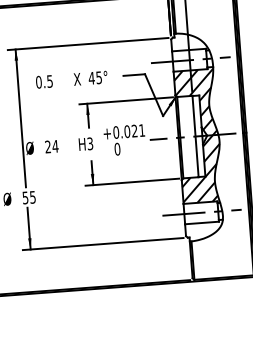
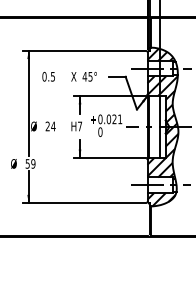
hatch: (188, 41) -> (160, 54), added
text: (90, 143) -> (80, 126), H3 -> H7
text: (33, 196) -> (33, 163), 55 -> 59
hatch: (204, 231) -> (161, 199), added

